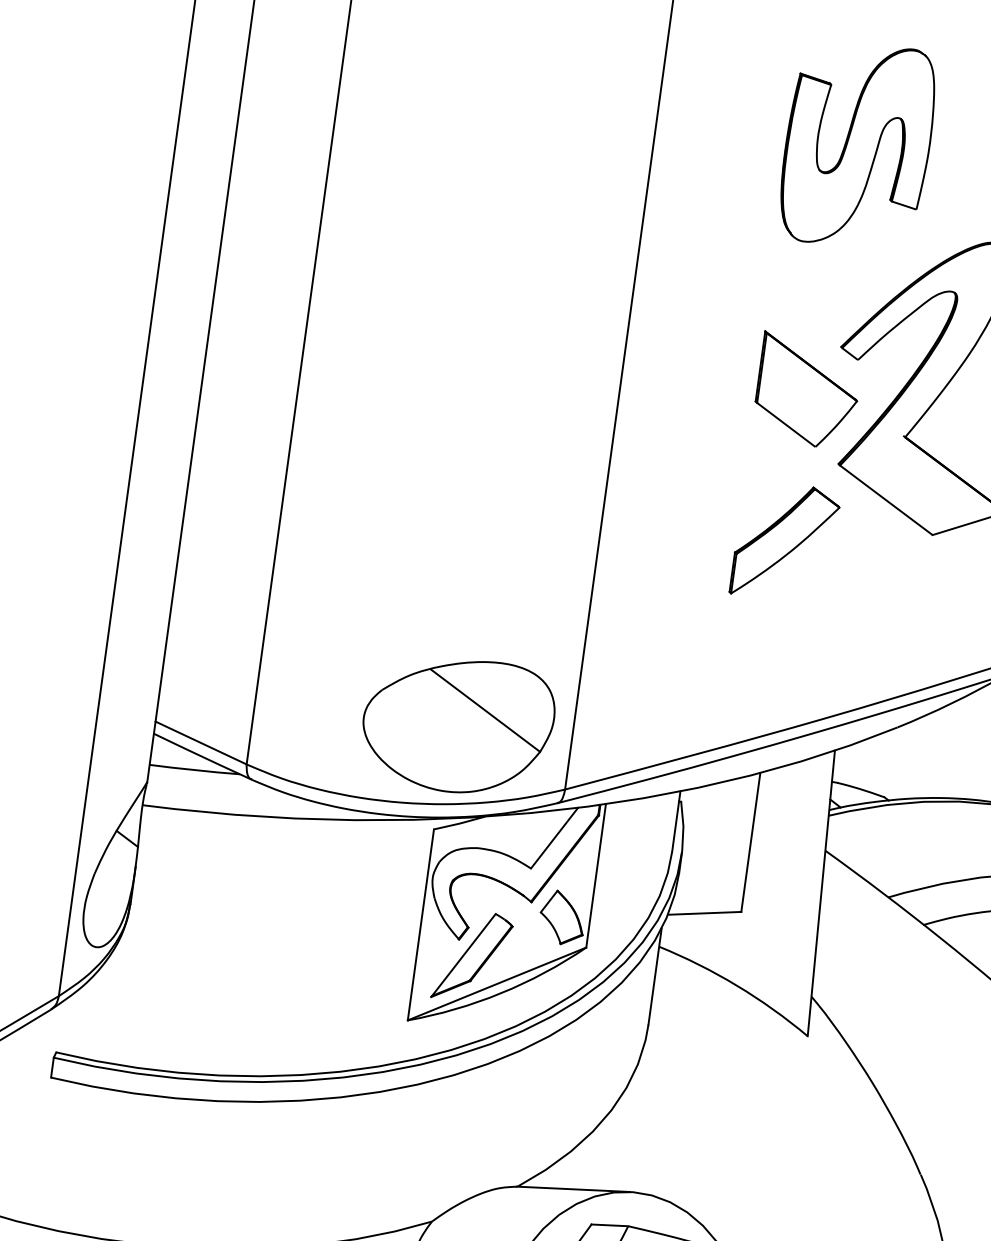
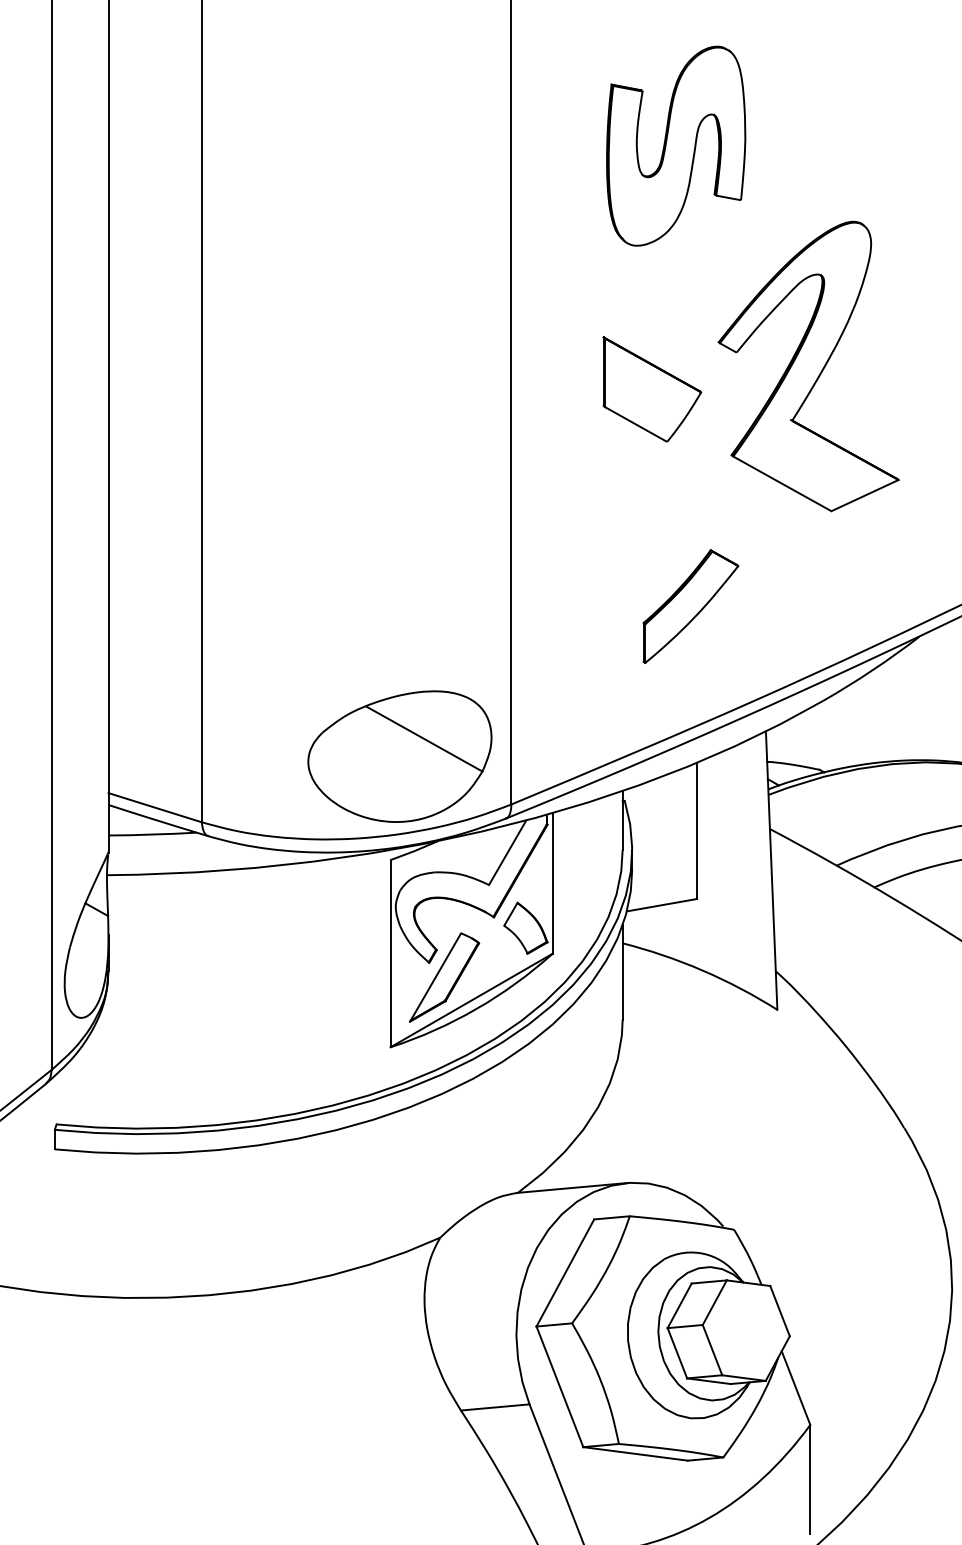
part: (858, 144) -> (676, 145), moved
part: (807, 391) -> (652, 389), moved
part: (785, 542) -> (690, 606), moved

